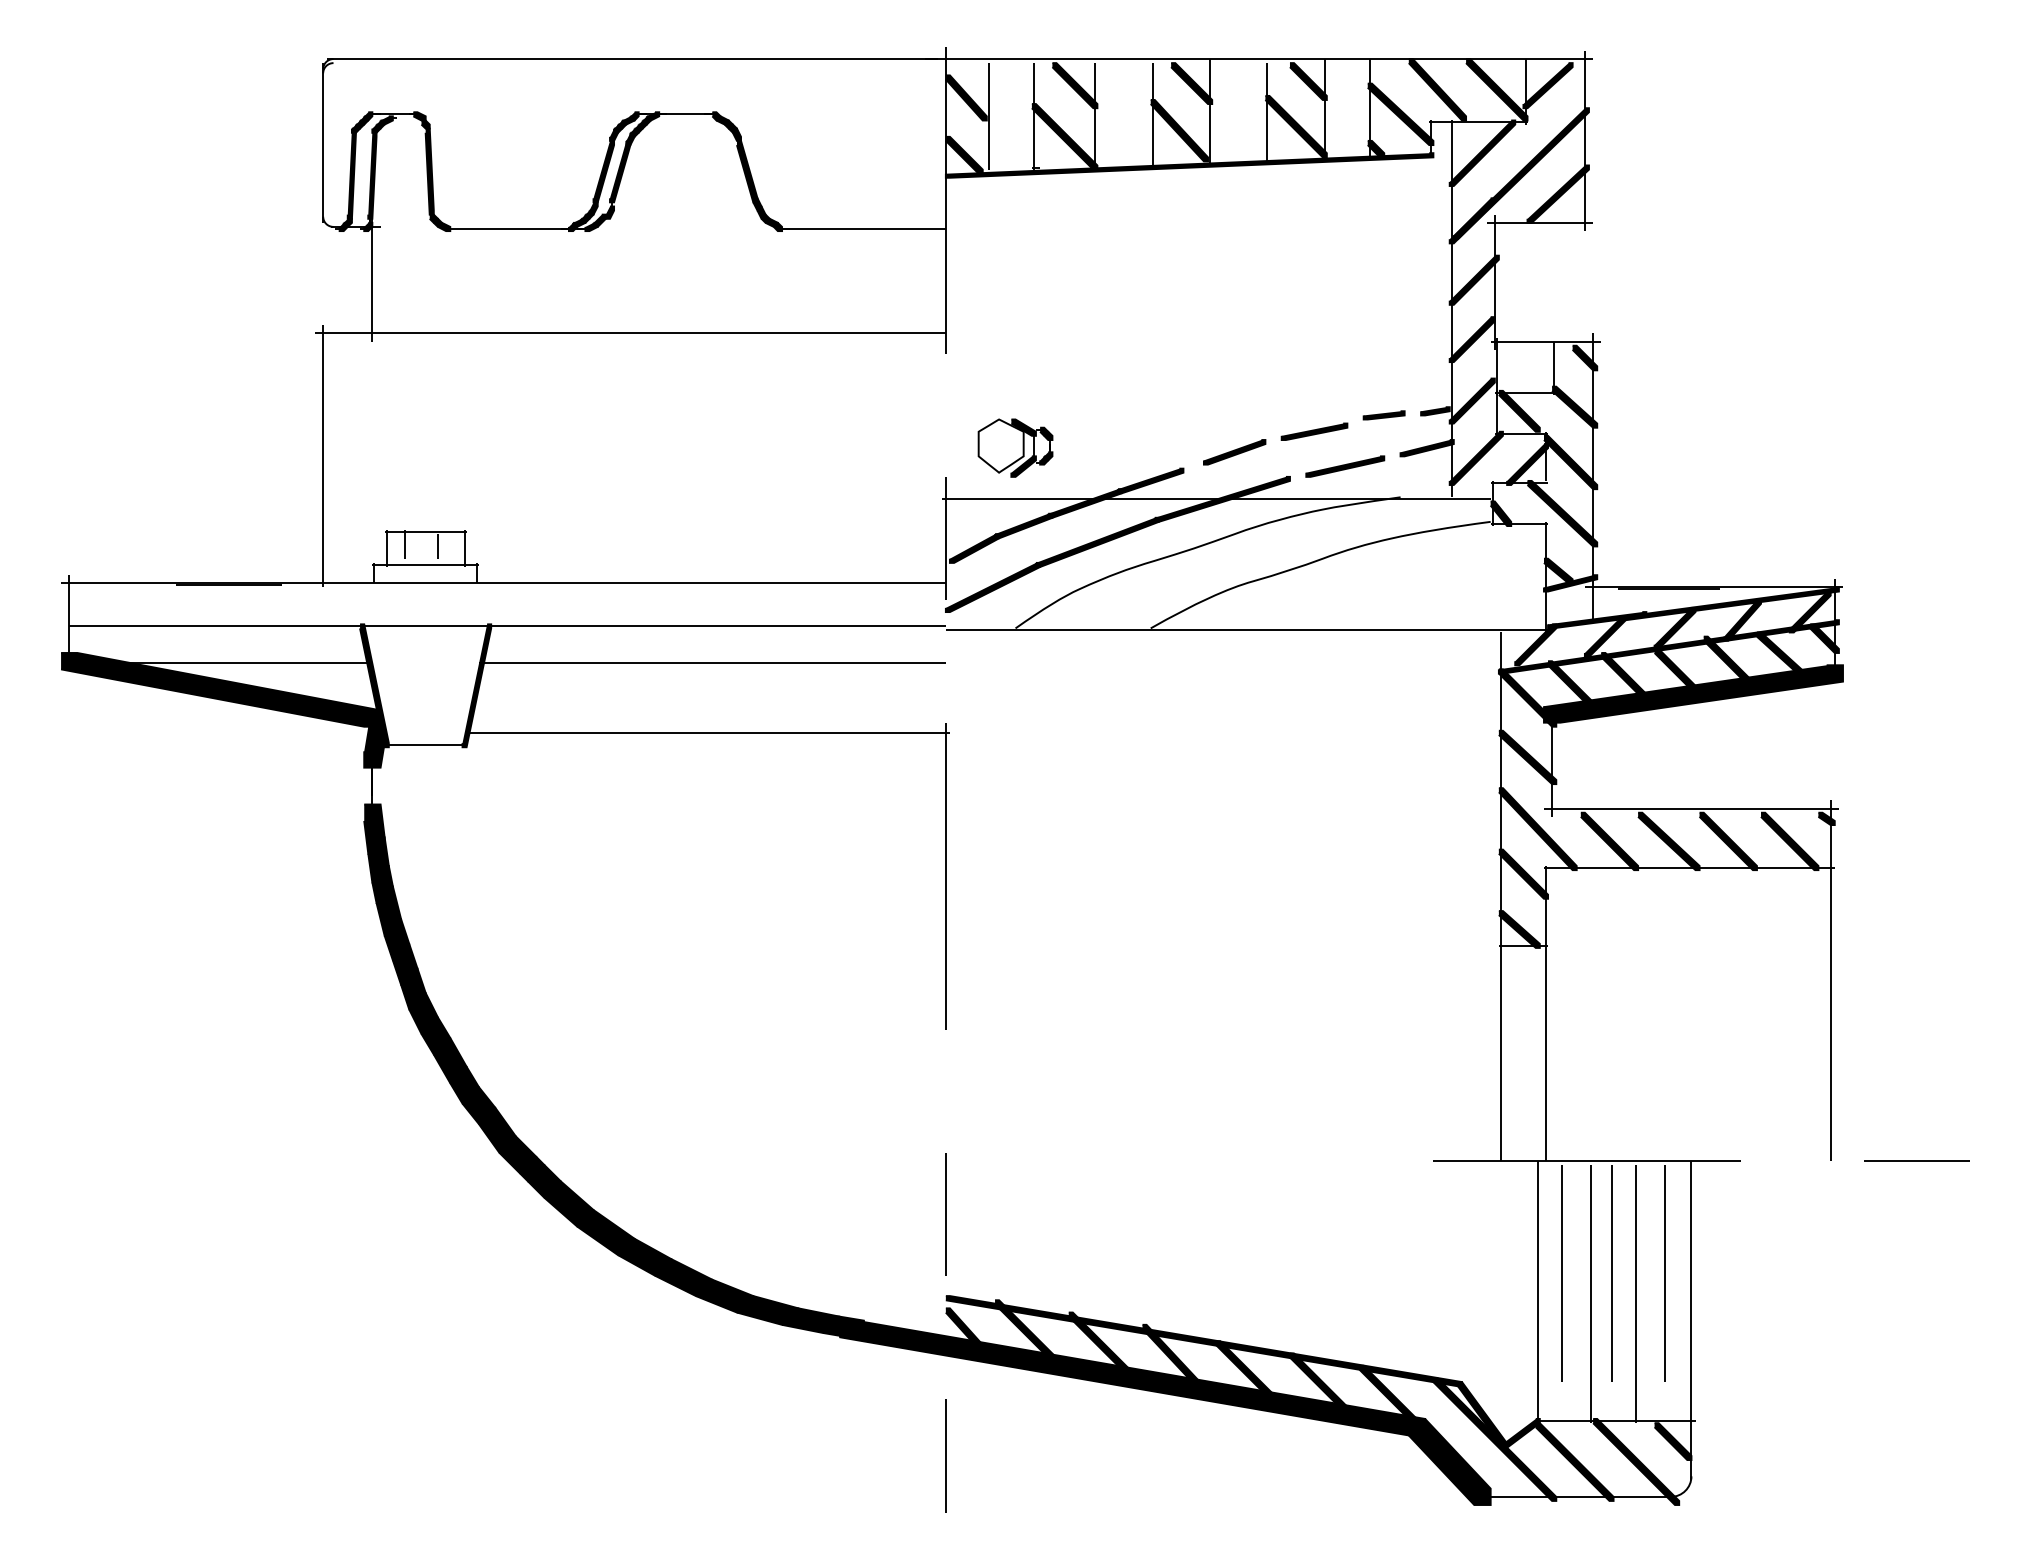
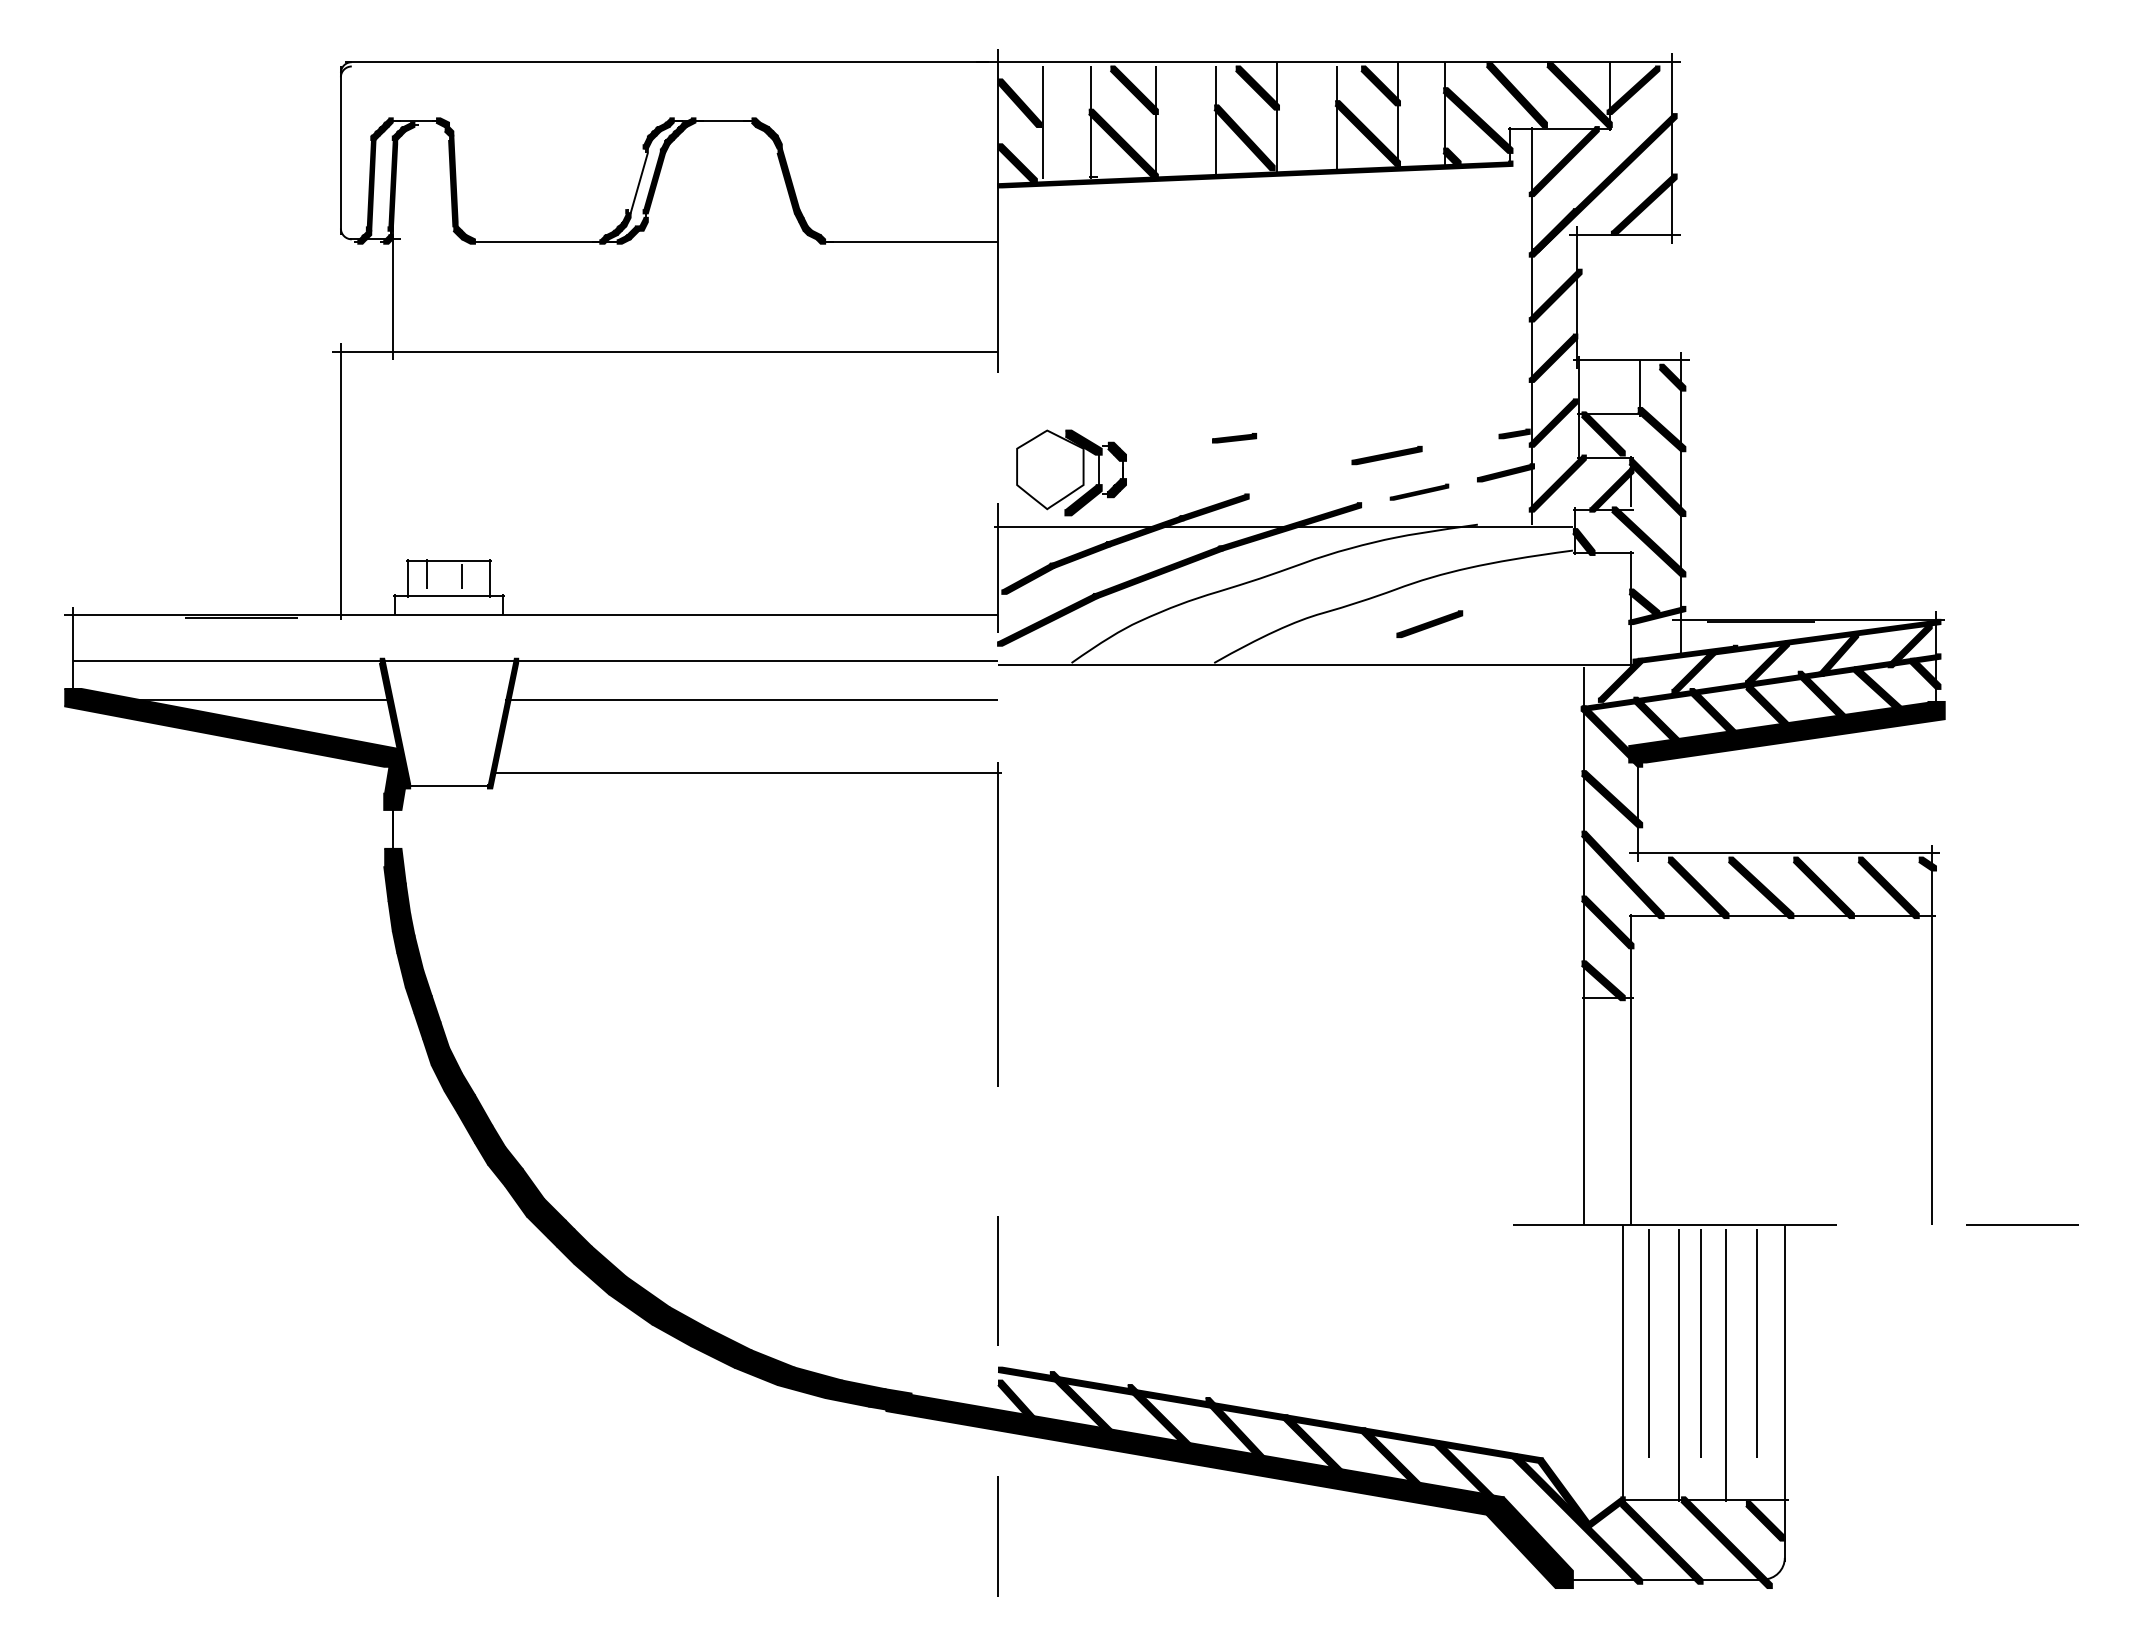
fill: (603, 171) -> (636, 180), removed
part: (1384, 415) -> (1234, 438), moved
part: (1015, 447) -> (1071, 472), size x1.4
part: (1234, 451) -> (1429, 623), moved
part: (1345, 465) -> (1419, 491), size x0.7

